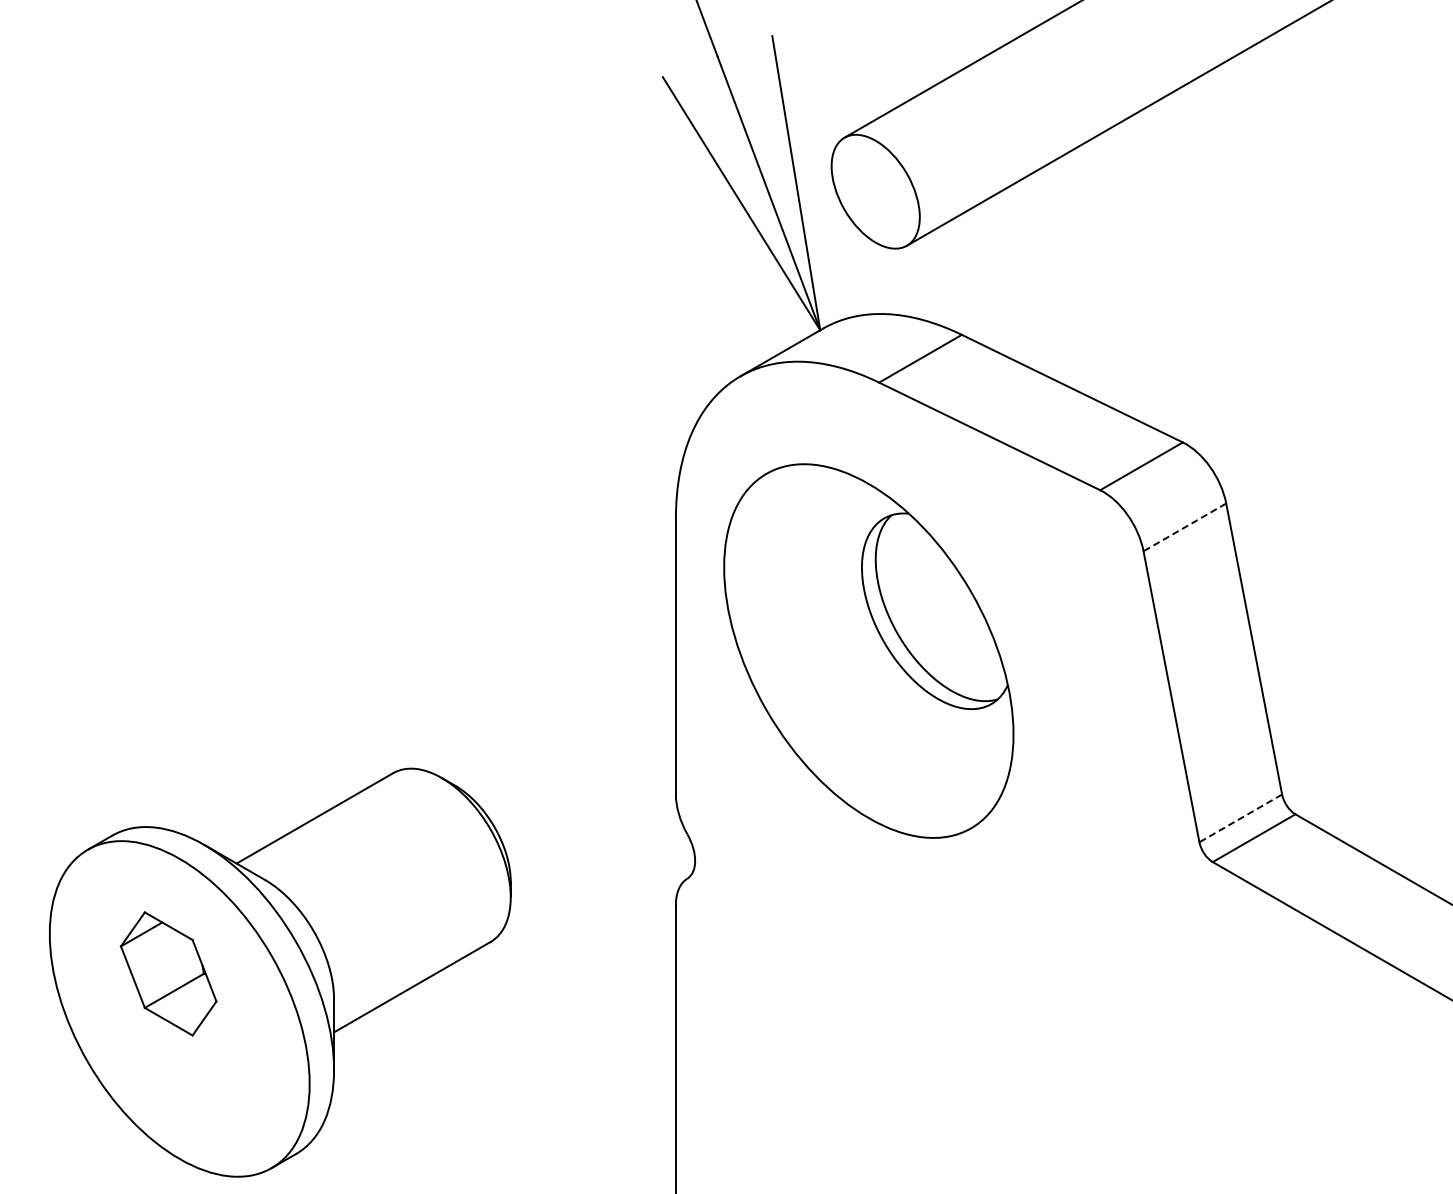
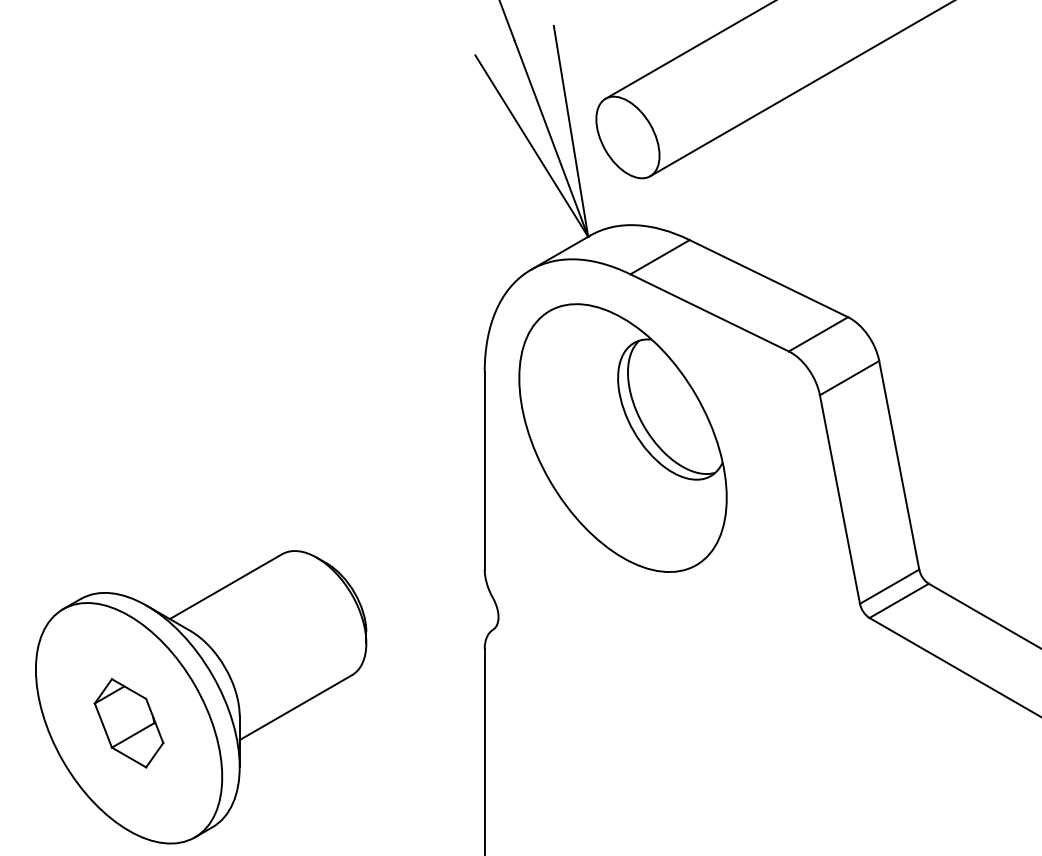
line: (1184, 527) -> (849, 378), dashed -> solid
part: (868, 650) -> (622, 437), moved
line: (1240, 818) -> (889, 586), dashed -> solid
part: (168, 973) -> (128, 722), moved

